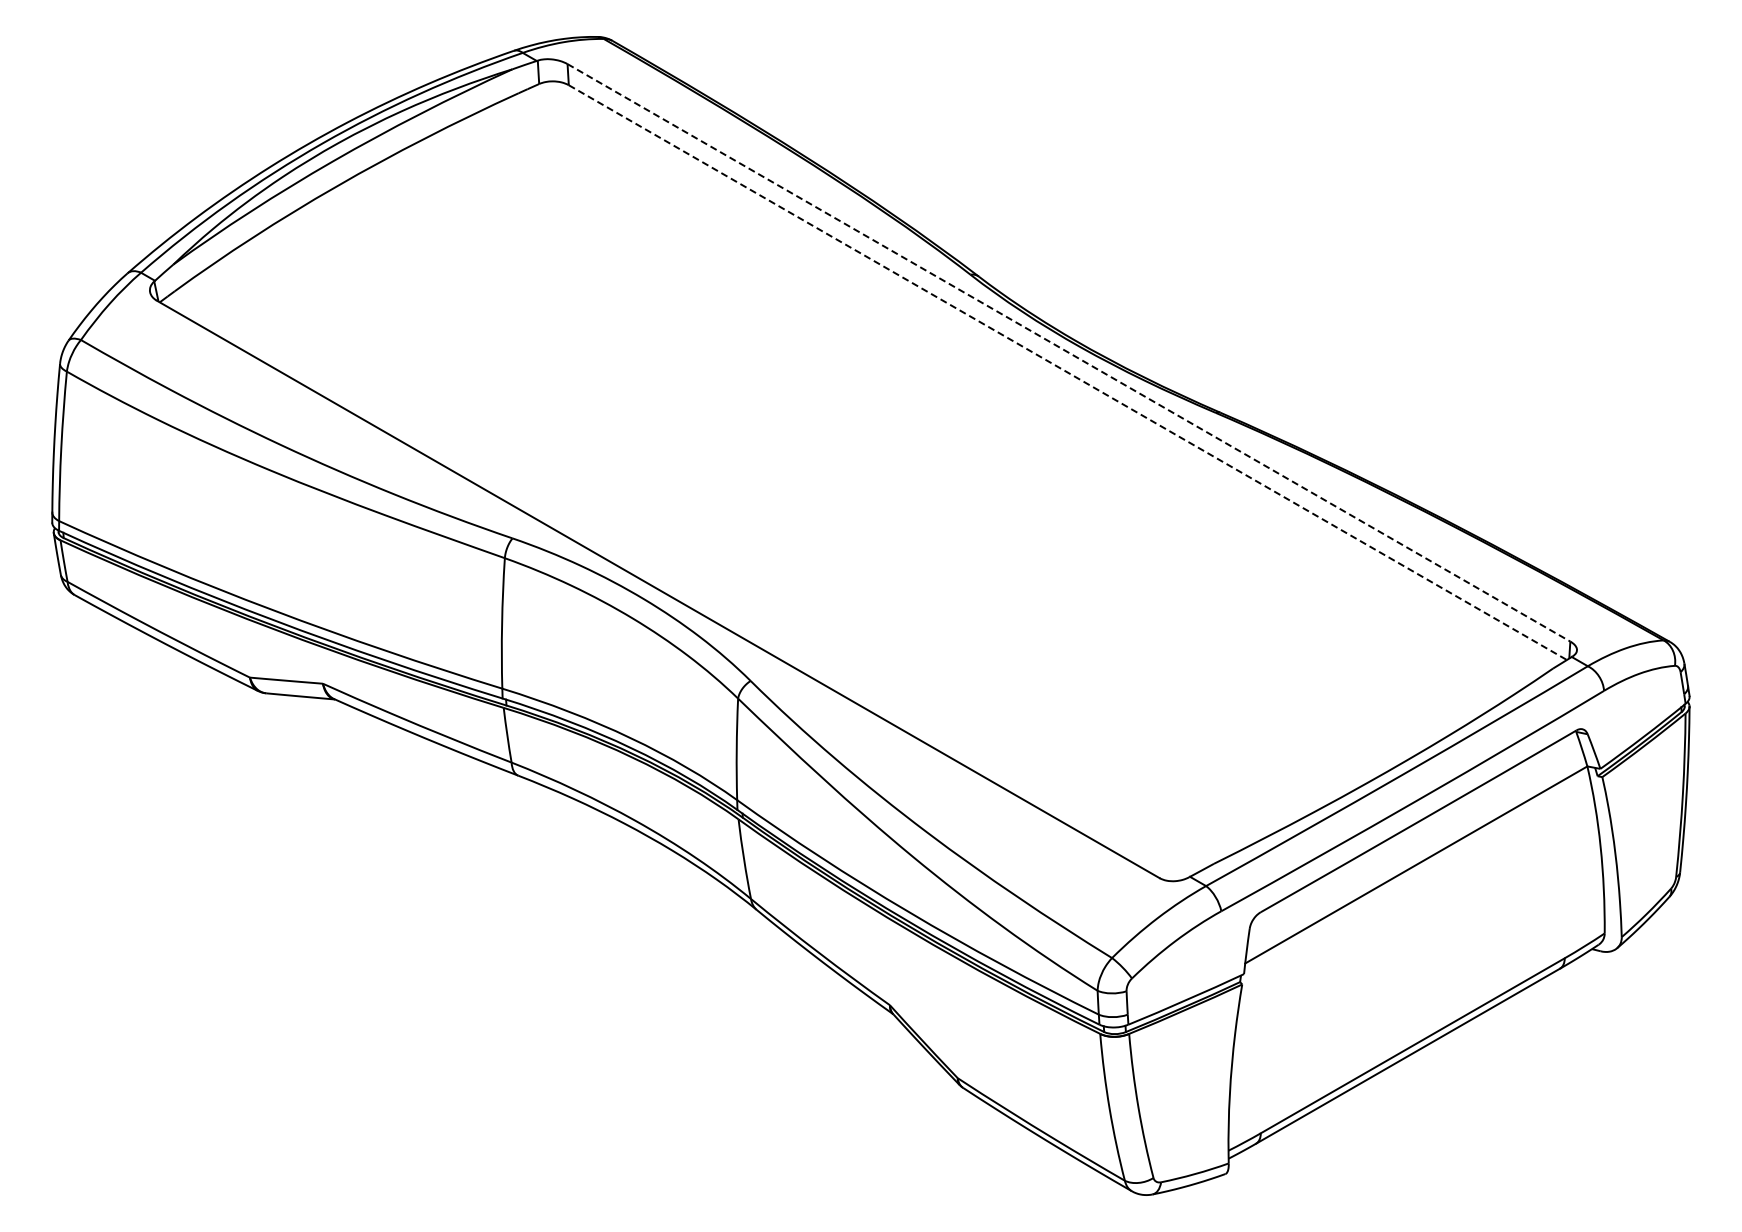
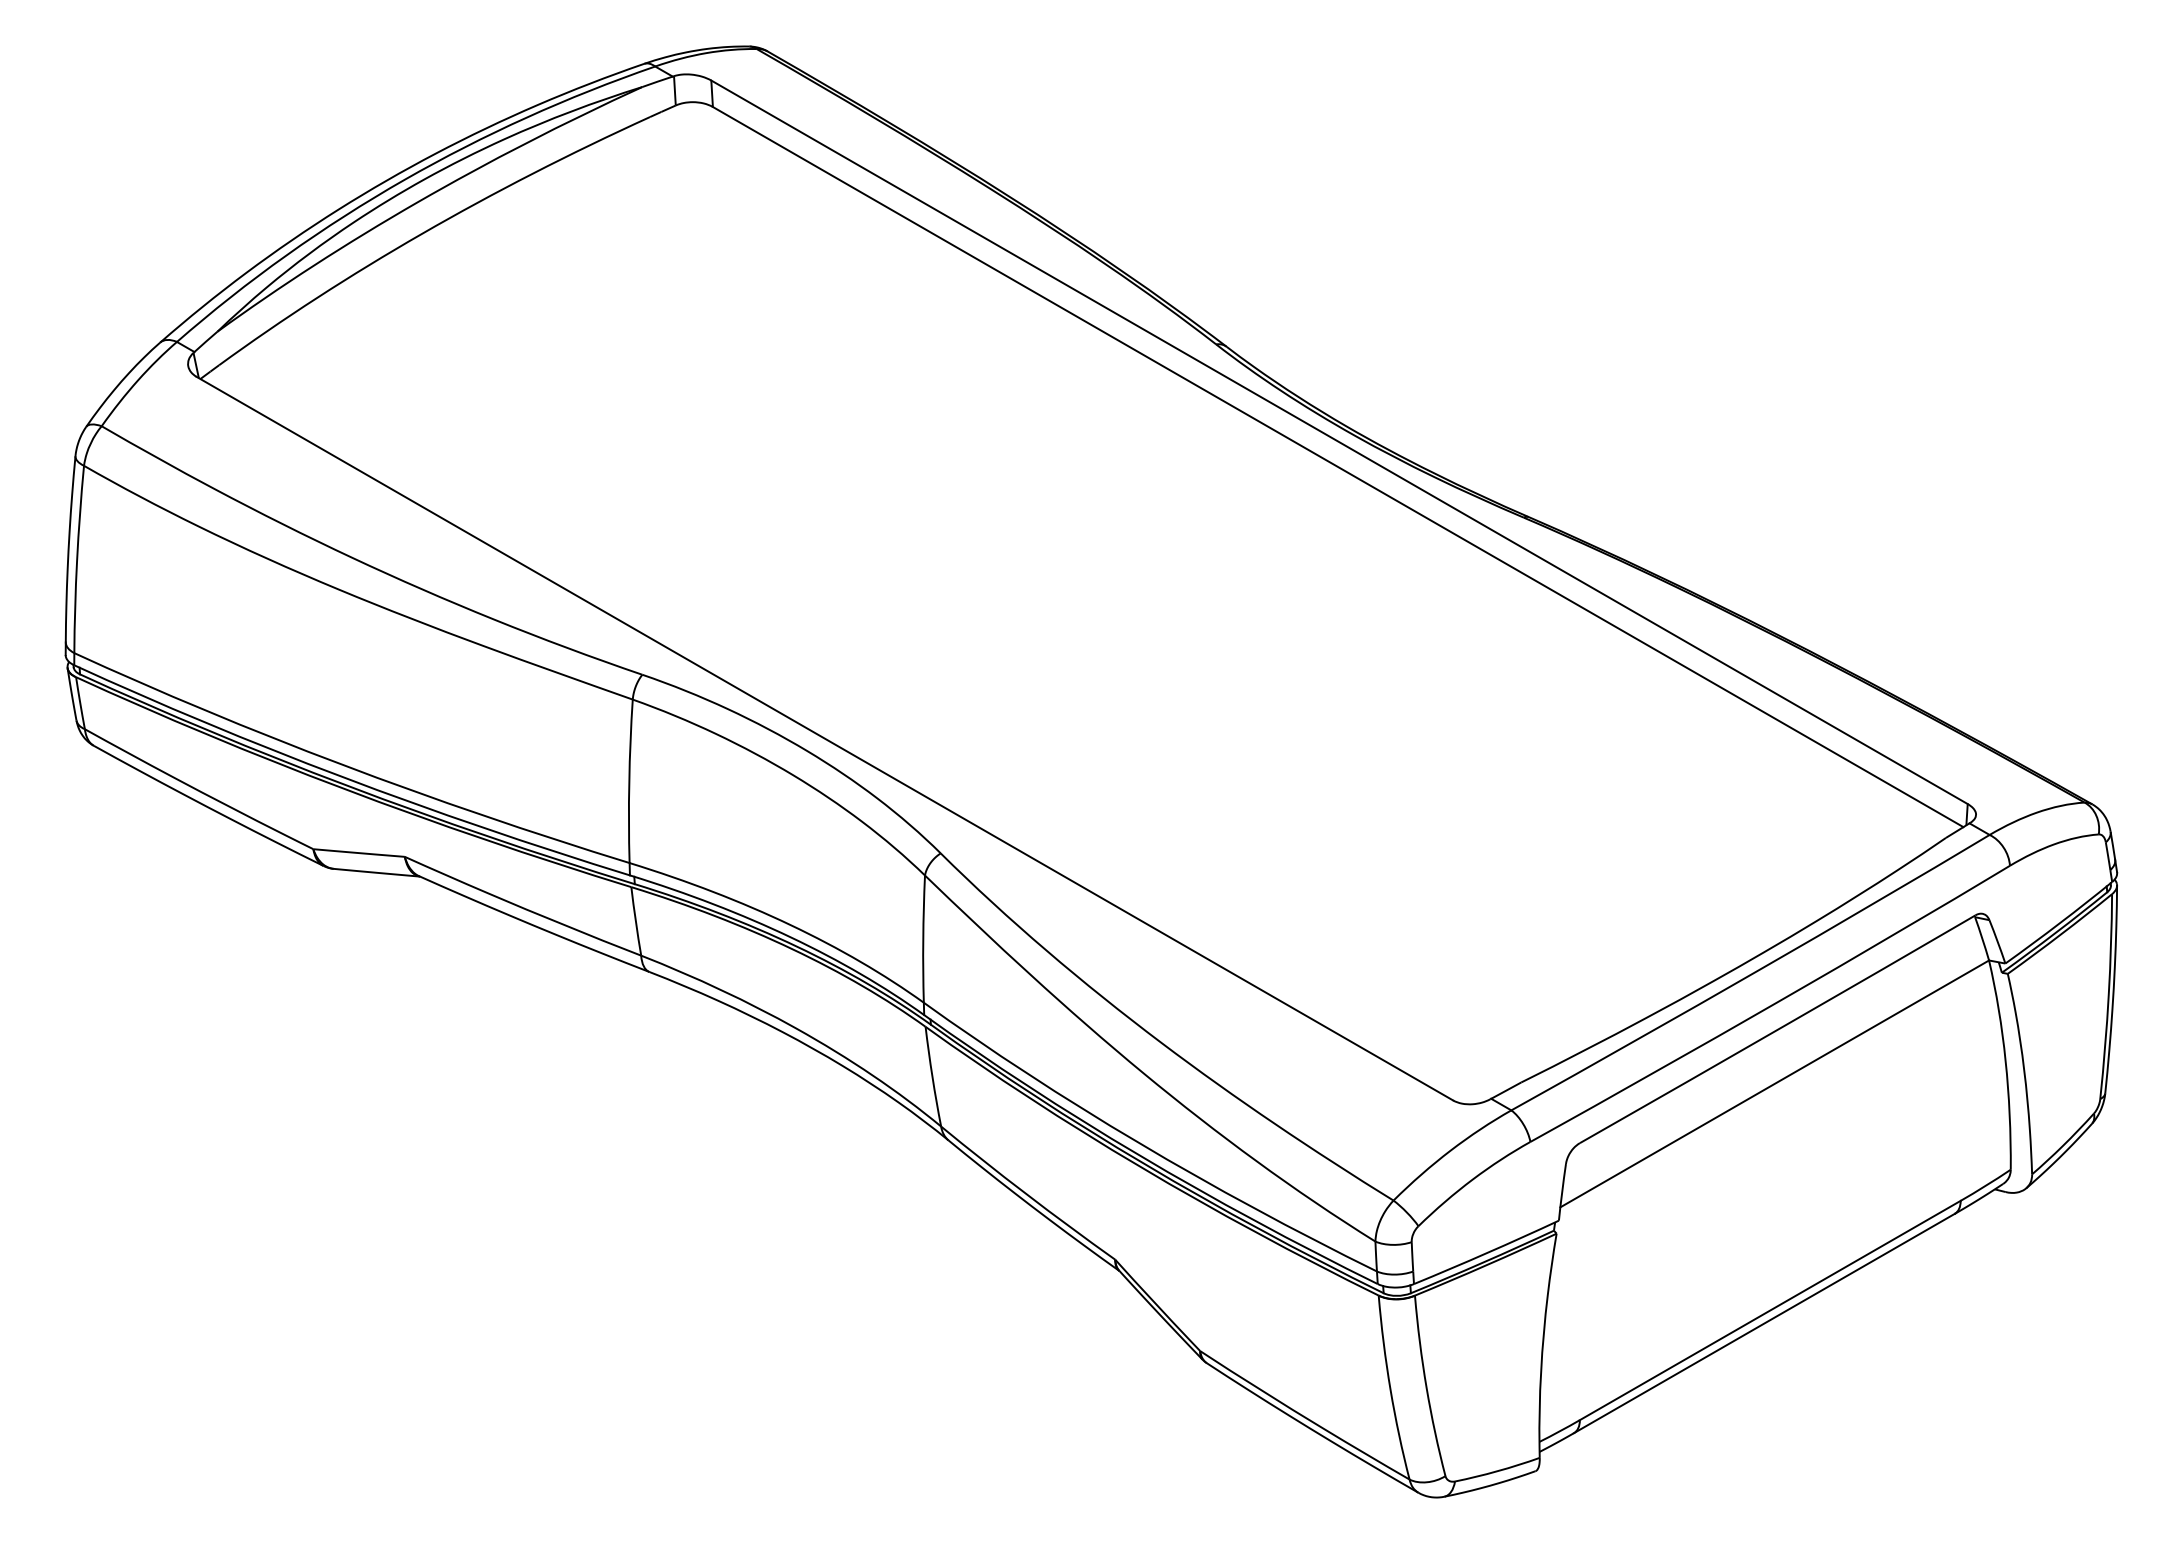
line: (1068, 352) -> (1338, 441), dashed -> solid
line: (1067, 372) -> (1337, 466), dashed -> solid

